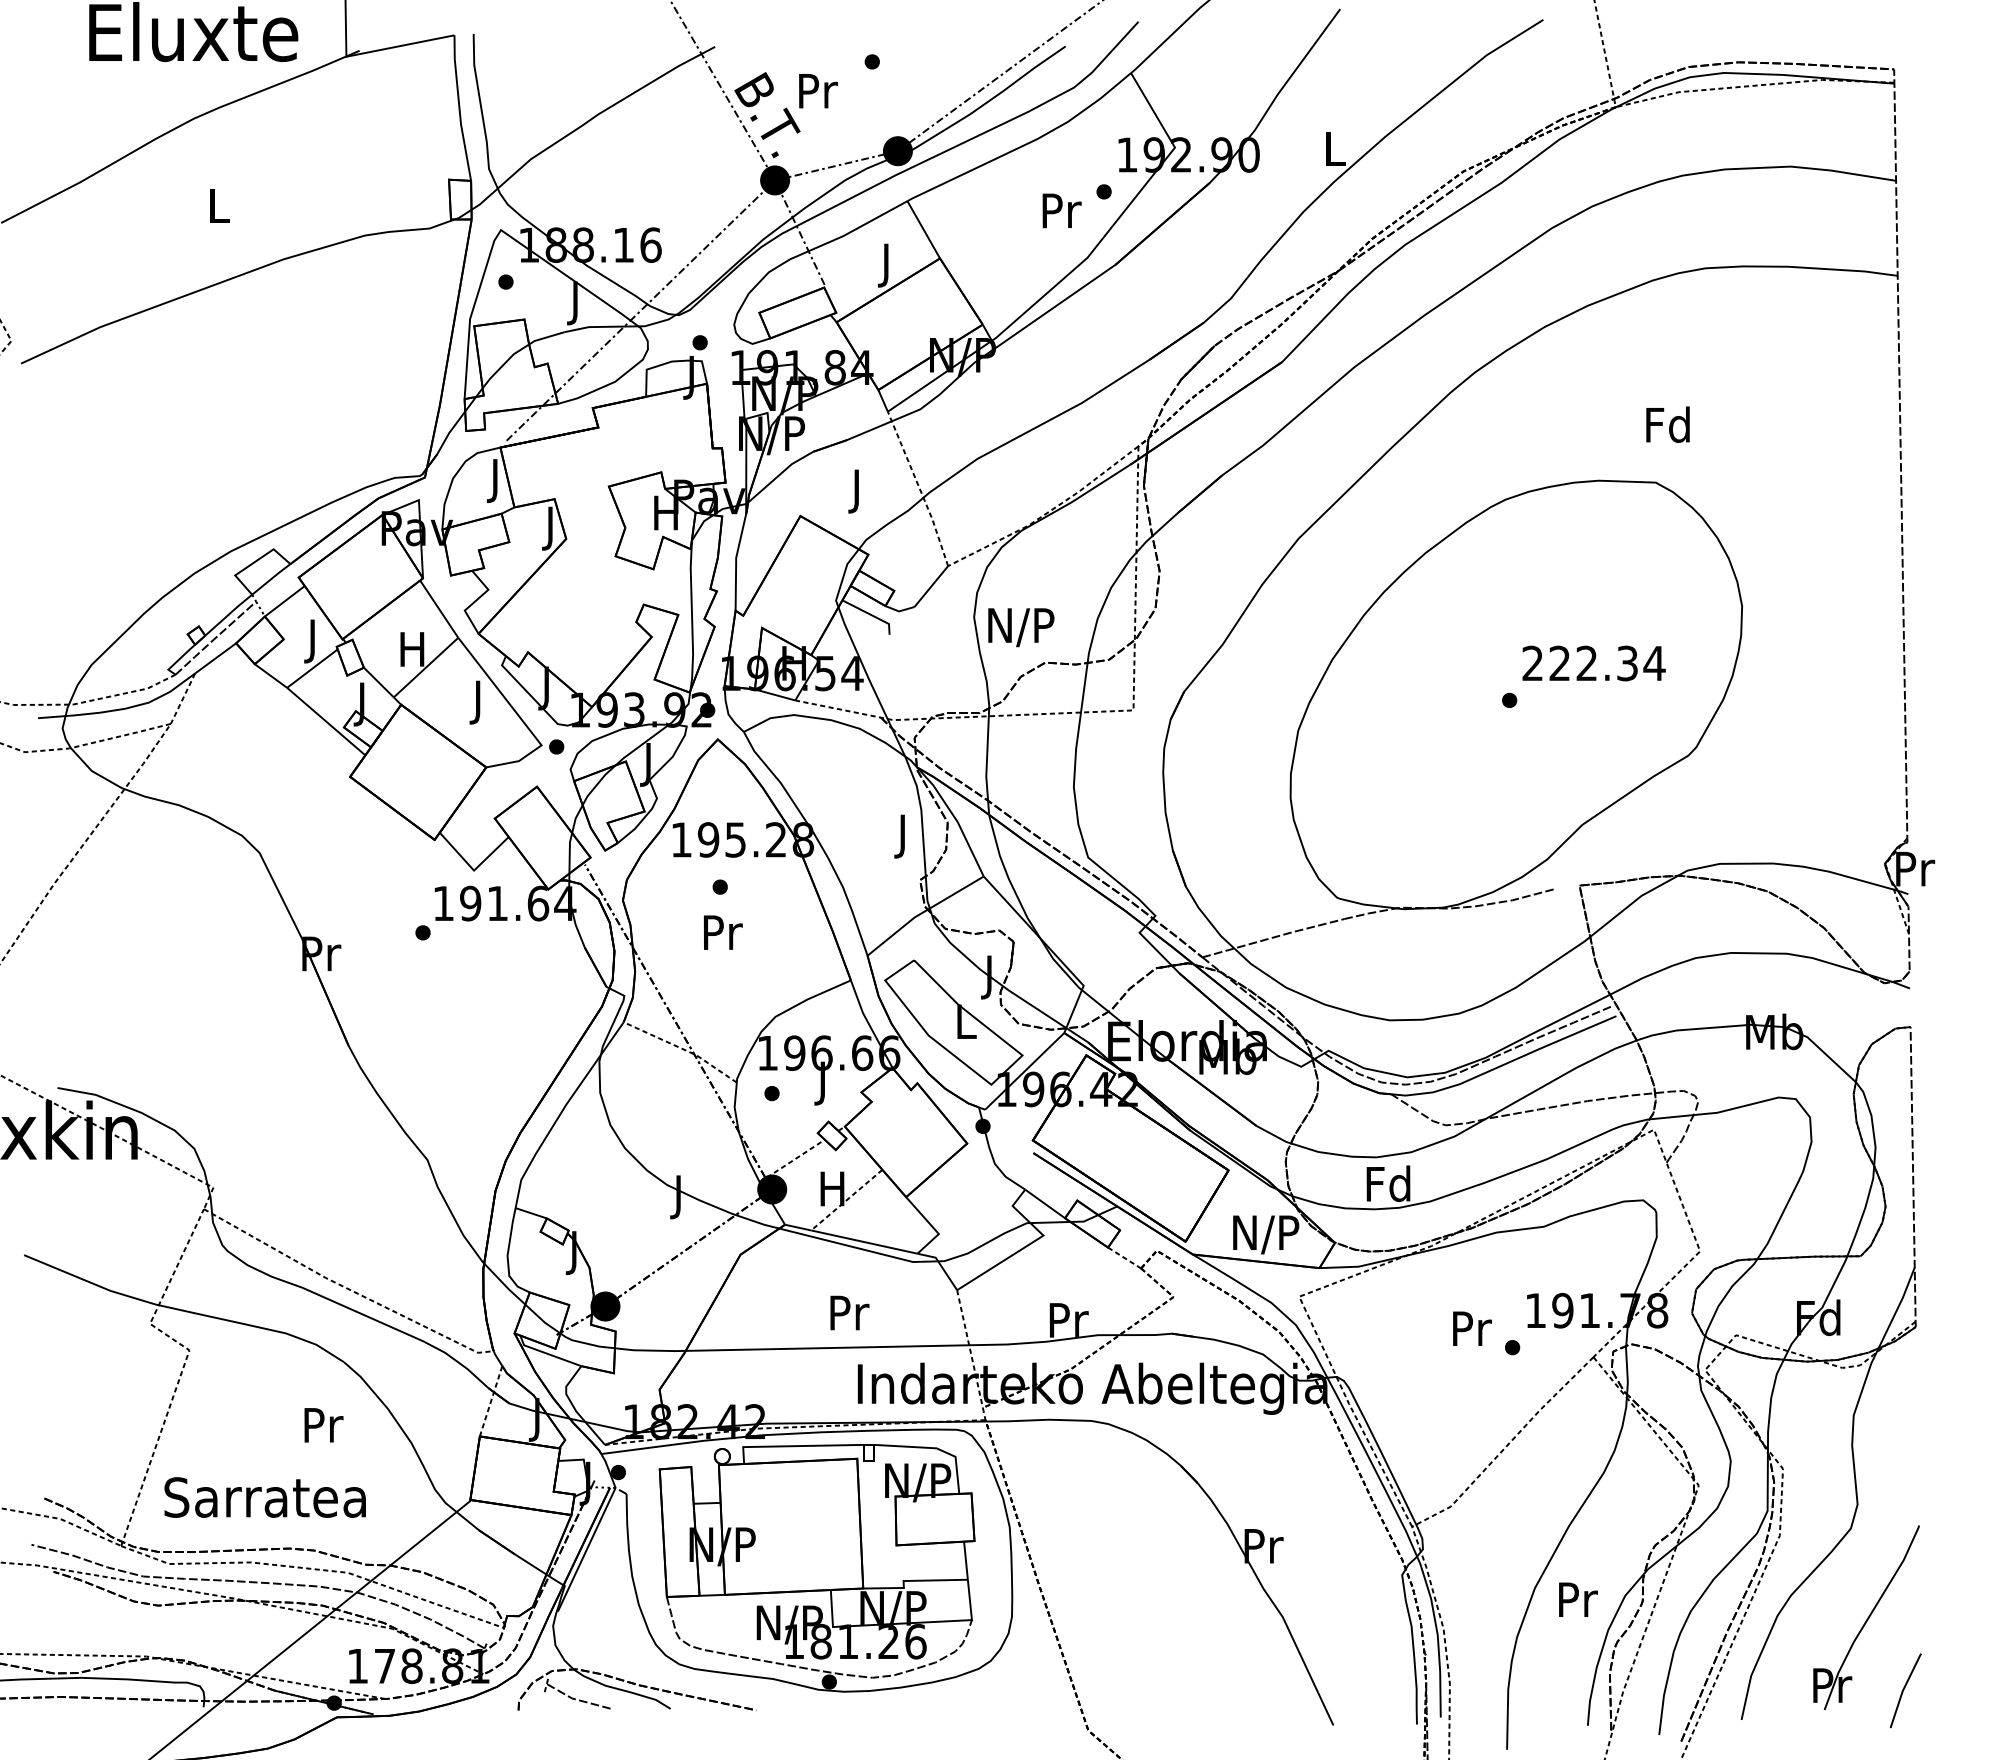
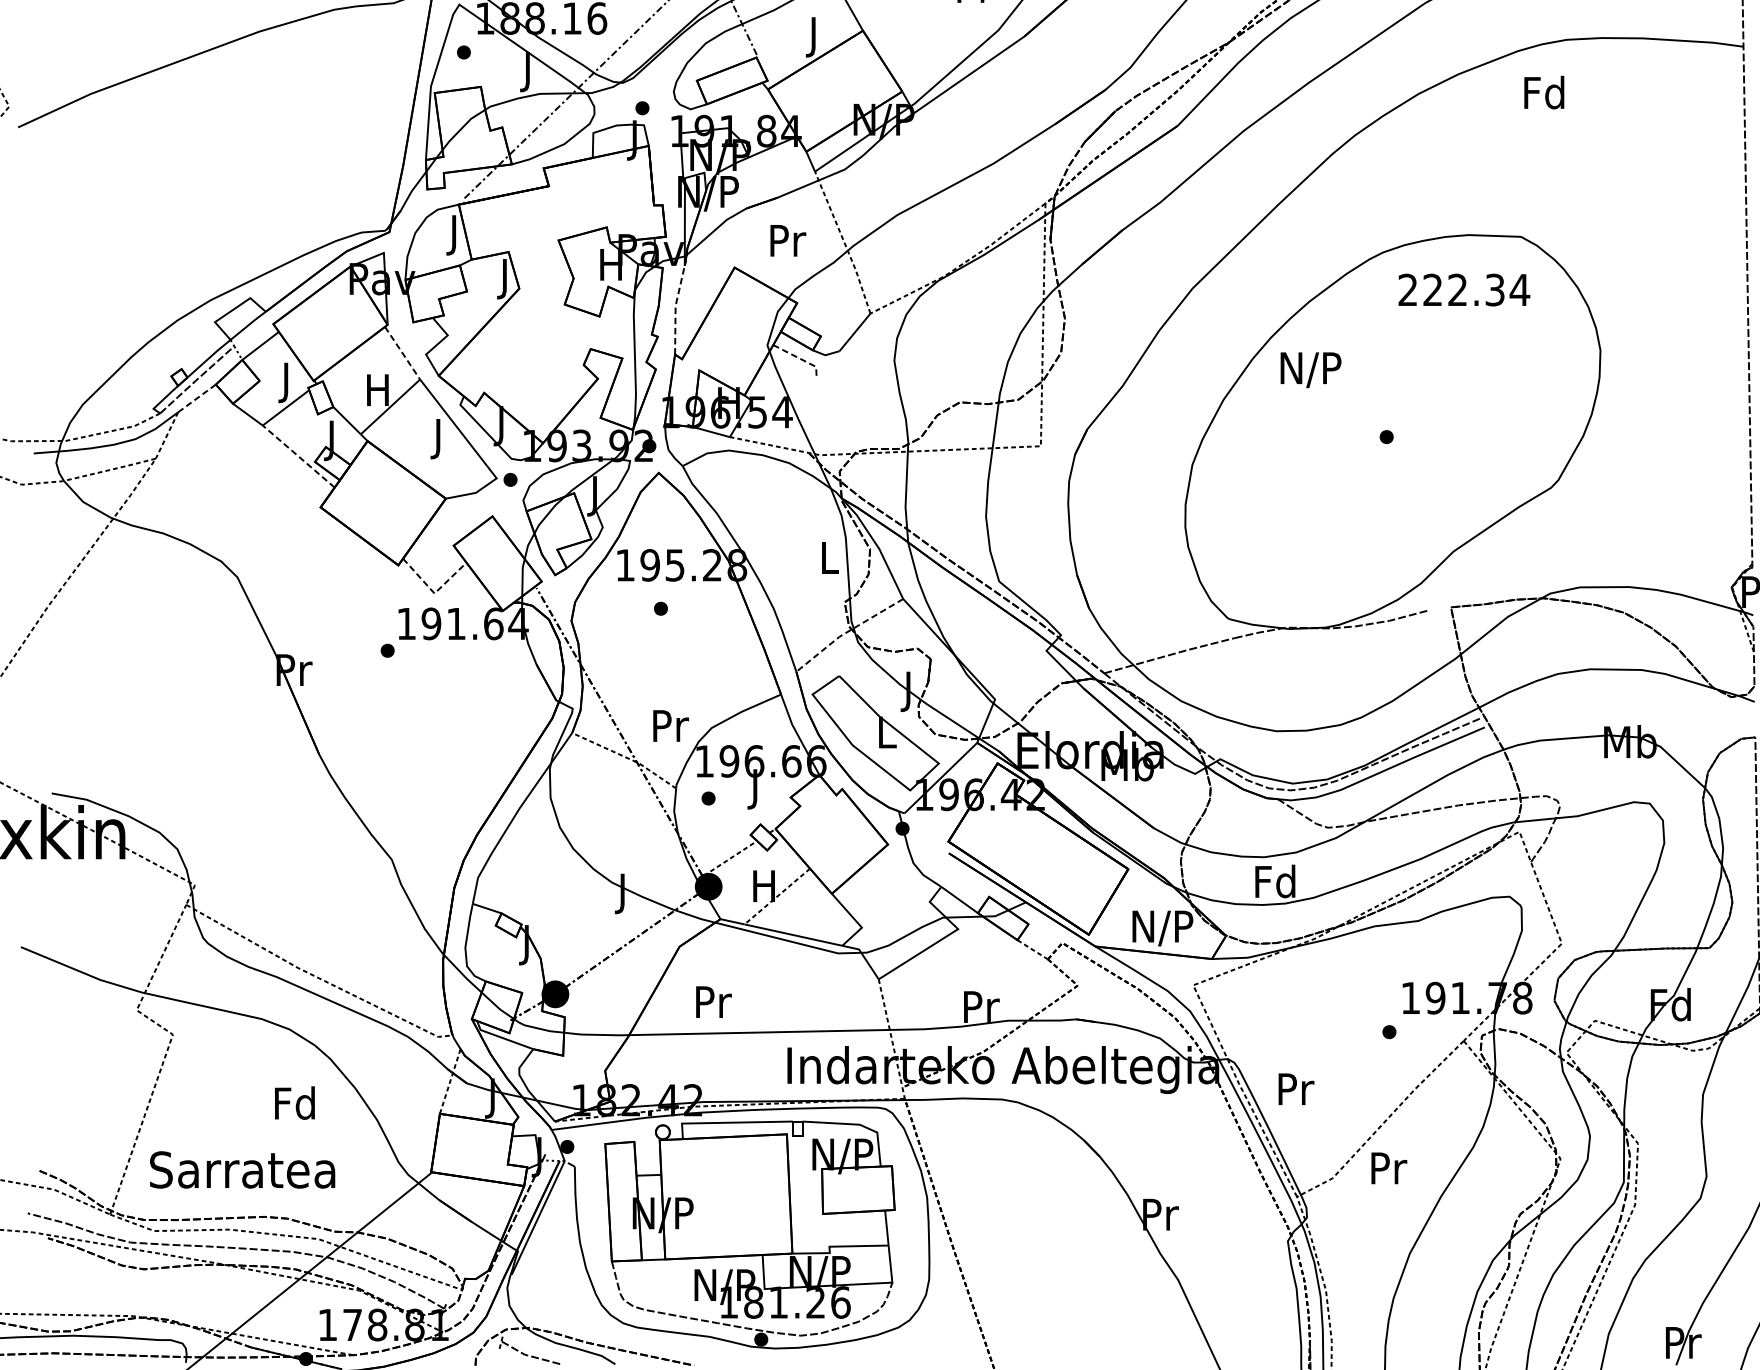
text: (1667, 424) -> (1543, 92), moved
text: (858, 491) -> (788, 245), J -> Pr
line: (736, 560) -> (675, 308), solid -> dashed
line: (439, 609) -> (402, 353), solid -> dashed
line: (871, 615) -> (800, 359), solid -> dashed
text: (1021, 627) -> (1311, 370), moved
line: (216, 658) -> (197, 398), solid -> dashed
text: (1593, 663) -> (1463, 290), moved
line: (326, 721) -> (298, 456), solid -> dashed
text: (903, 836) -> (829, 562), J -> L
line: (473, 869) -> (434, 592), solid -> dashed
line: (922, 912) -> (846, 632), solid -> dashed
text: (723, 932) -> (671, 725), moved
text: (849, 1312) -> (713, 1001), moved
text: (1472, 1328) -> (1296, 1089), moved
text: (321, 1424) -> (294, 1102), Pr -> Fd
text: (1578, 1599) -> (1389, 1168), moved

